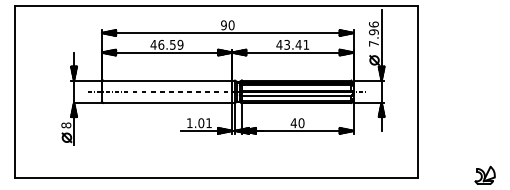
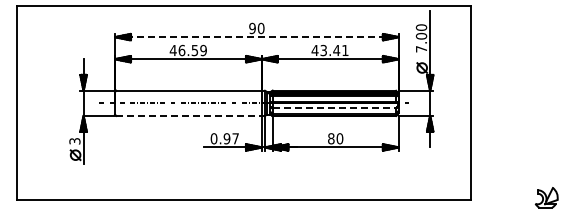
text: (373, 27) -> (421, 31), 7.96 -> 7.00
line: (227, 33) -> (256, 37), solid -> dashed
line: (296, 96) -> (334, 108), solid -> dashed
line: (168, 102) -> (189, 115), solid -> dashed
text: (199, 122) -> (224, 138), 1.01 -> 0.97
text: (293, 122) -> (330, 138), 40 -> 80
text: (65, 125) -> (74, 141), 8 -> 3

